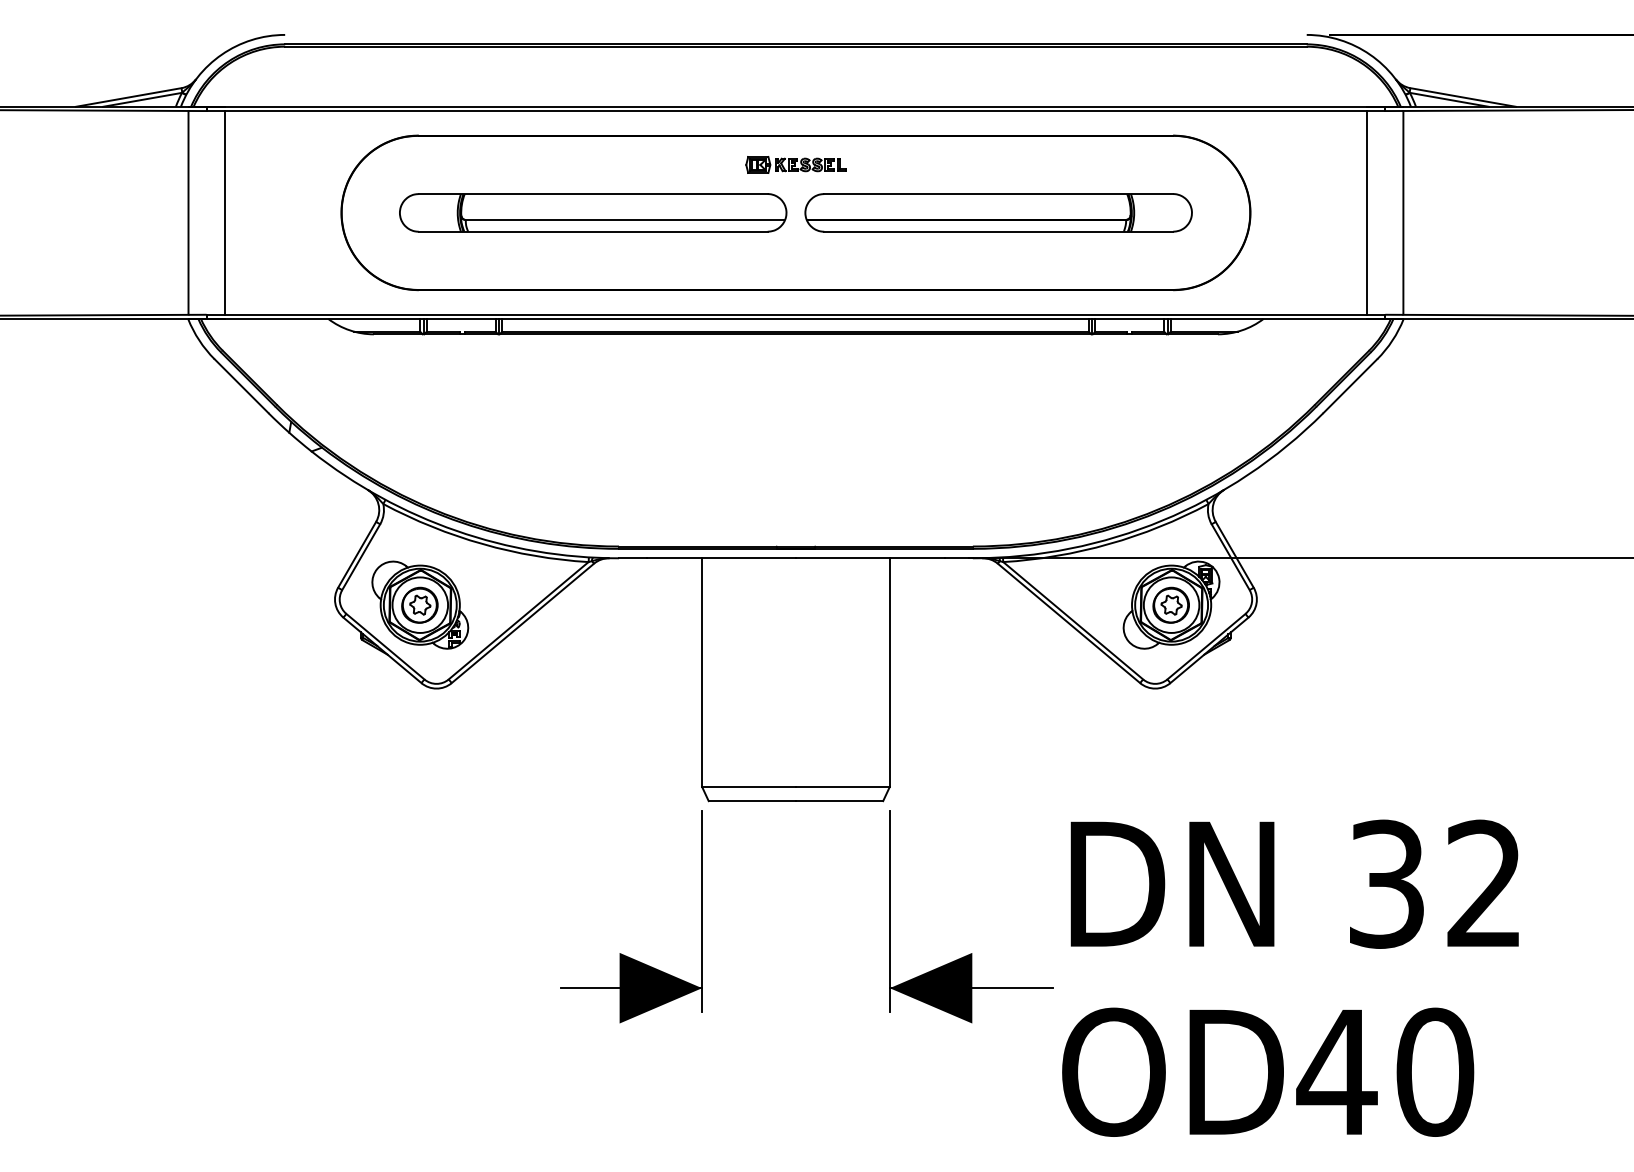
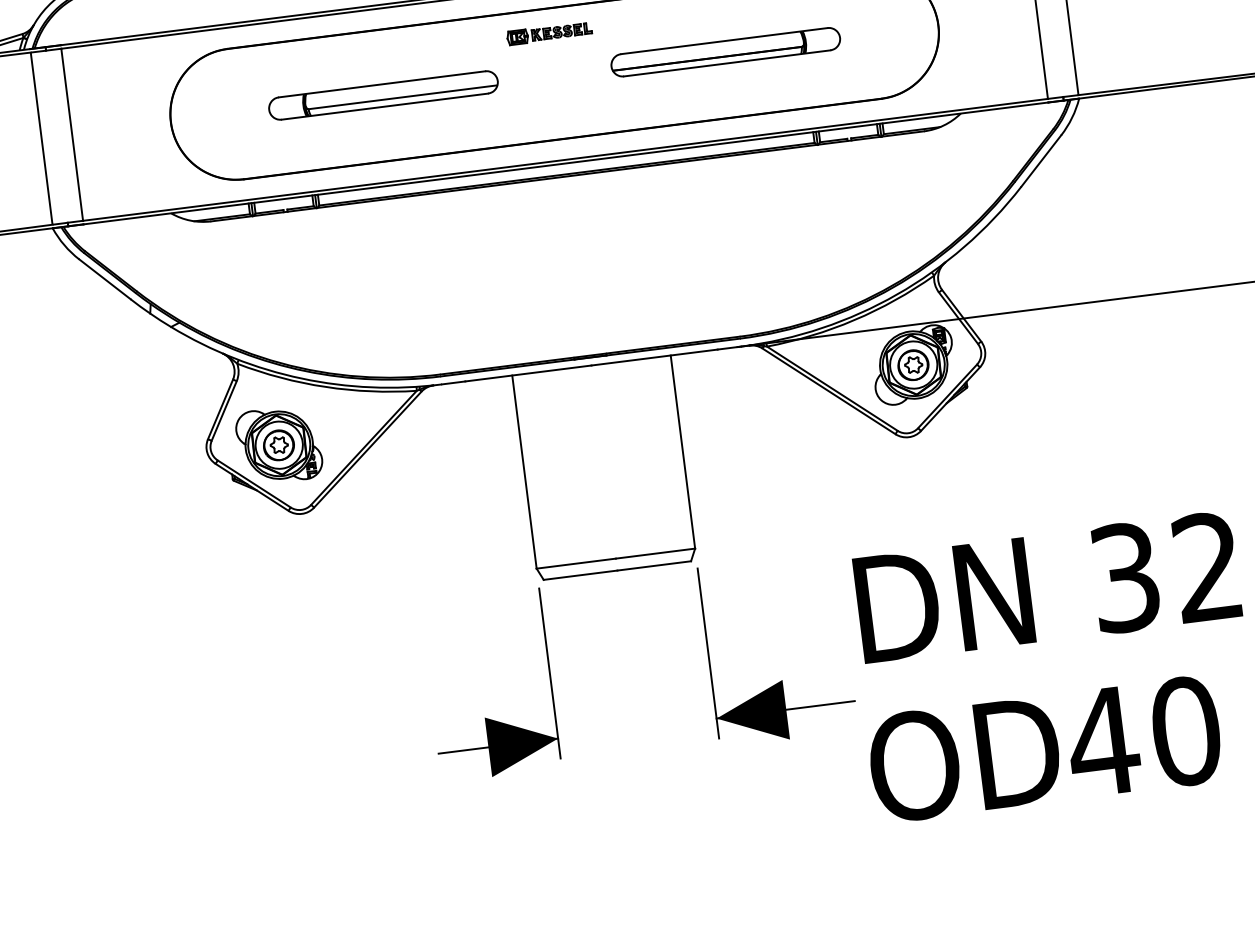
part: (593, 212) -> (383, 95), size x0.7
part: (998, 212) -> (725, 51), size x0.7

